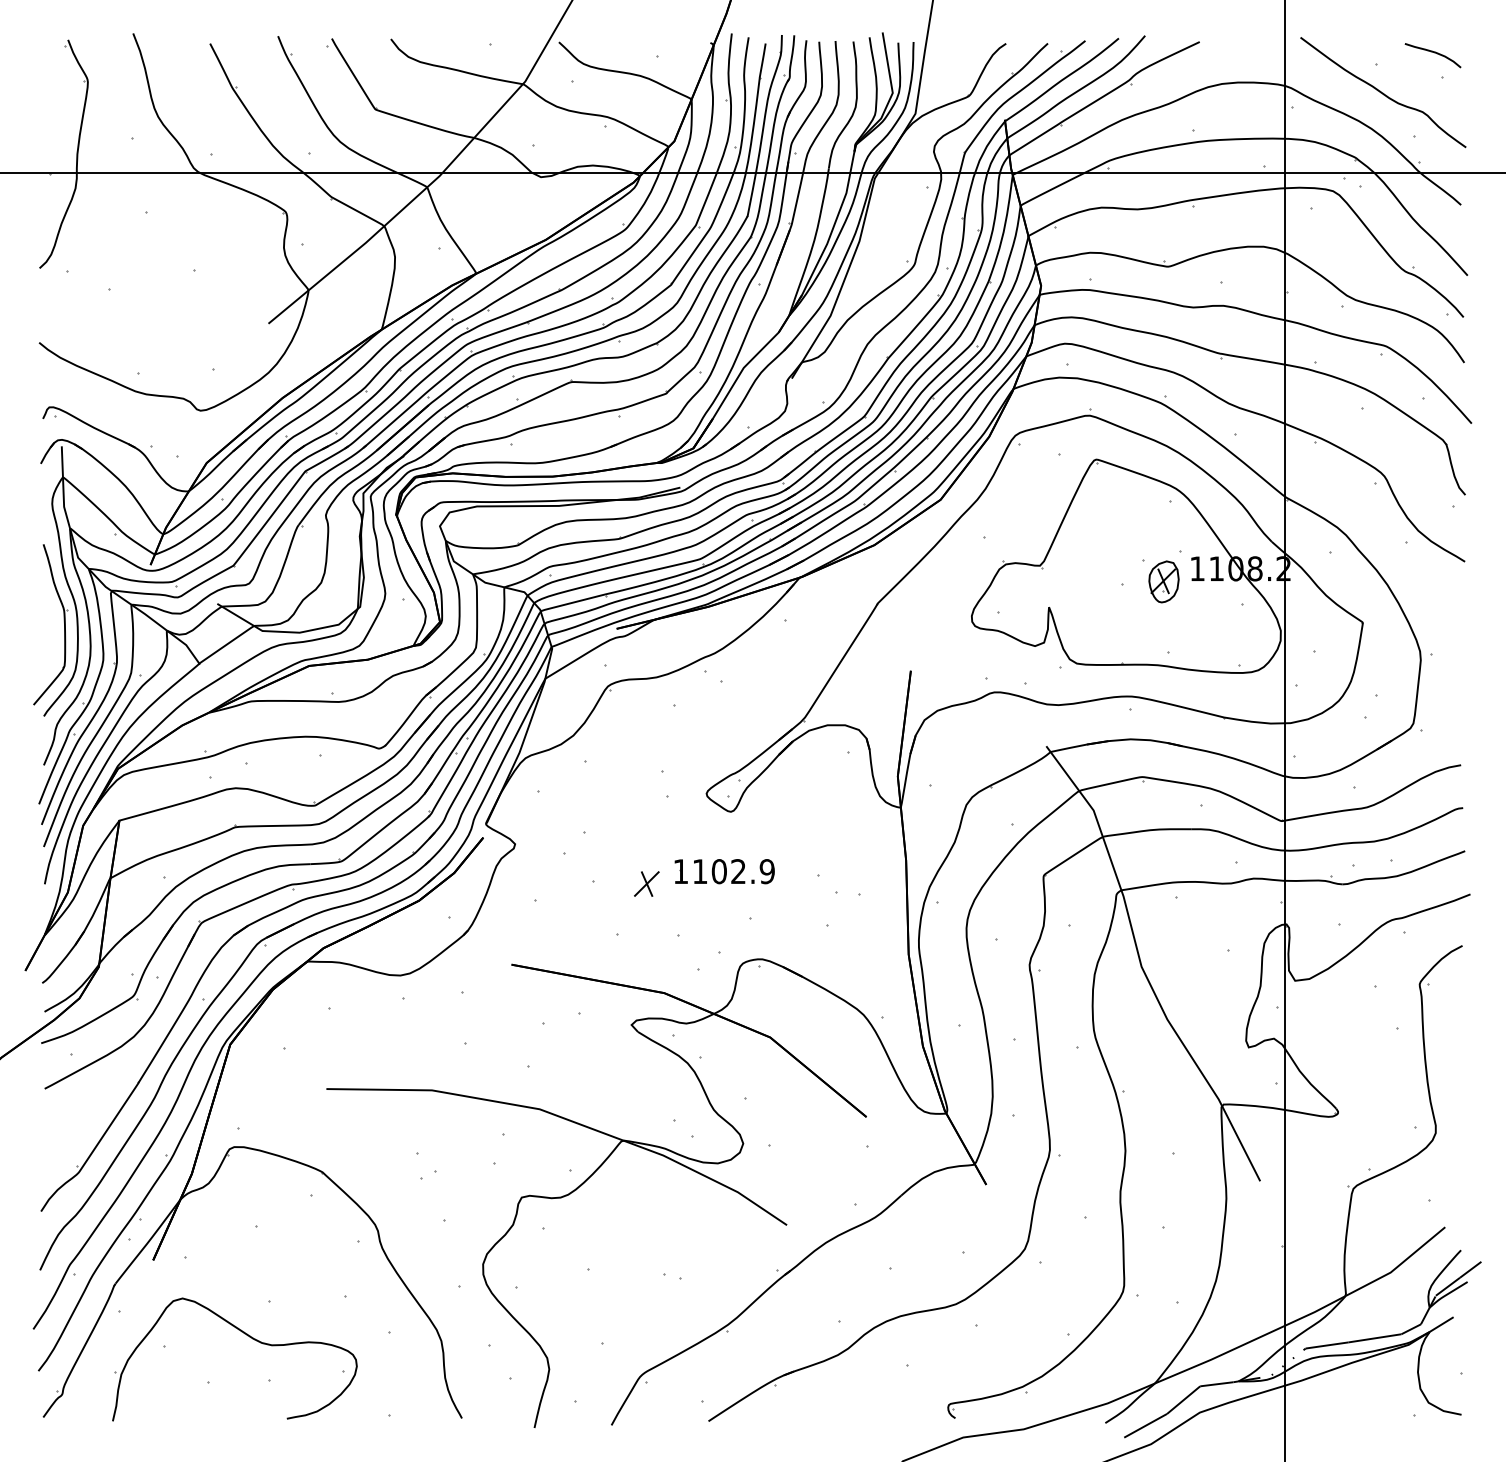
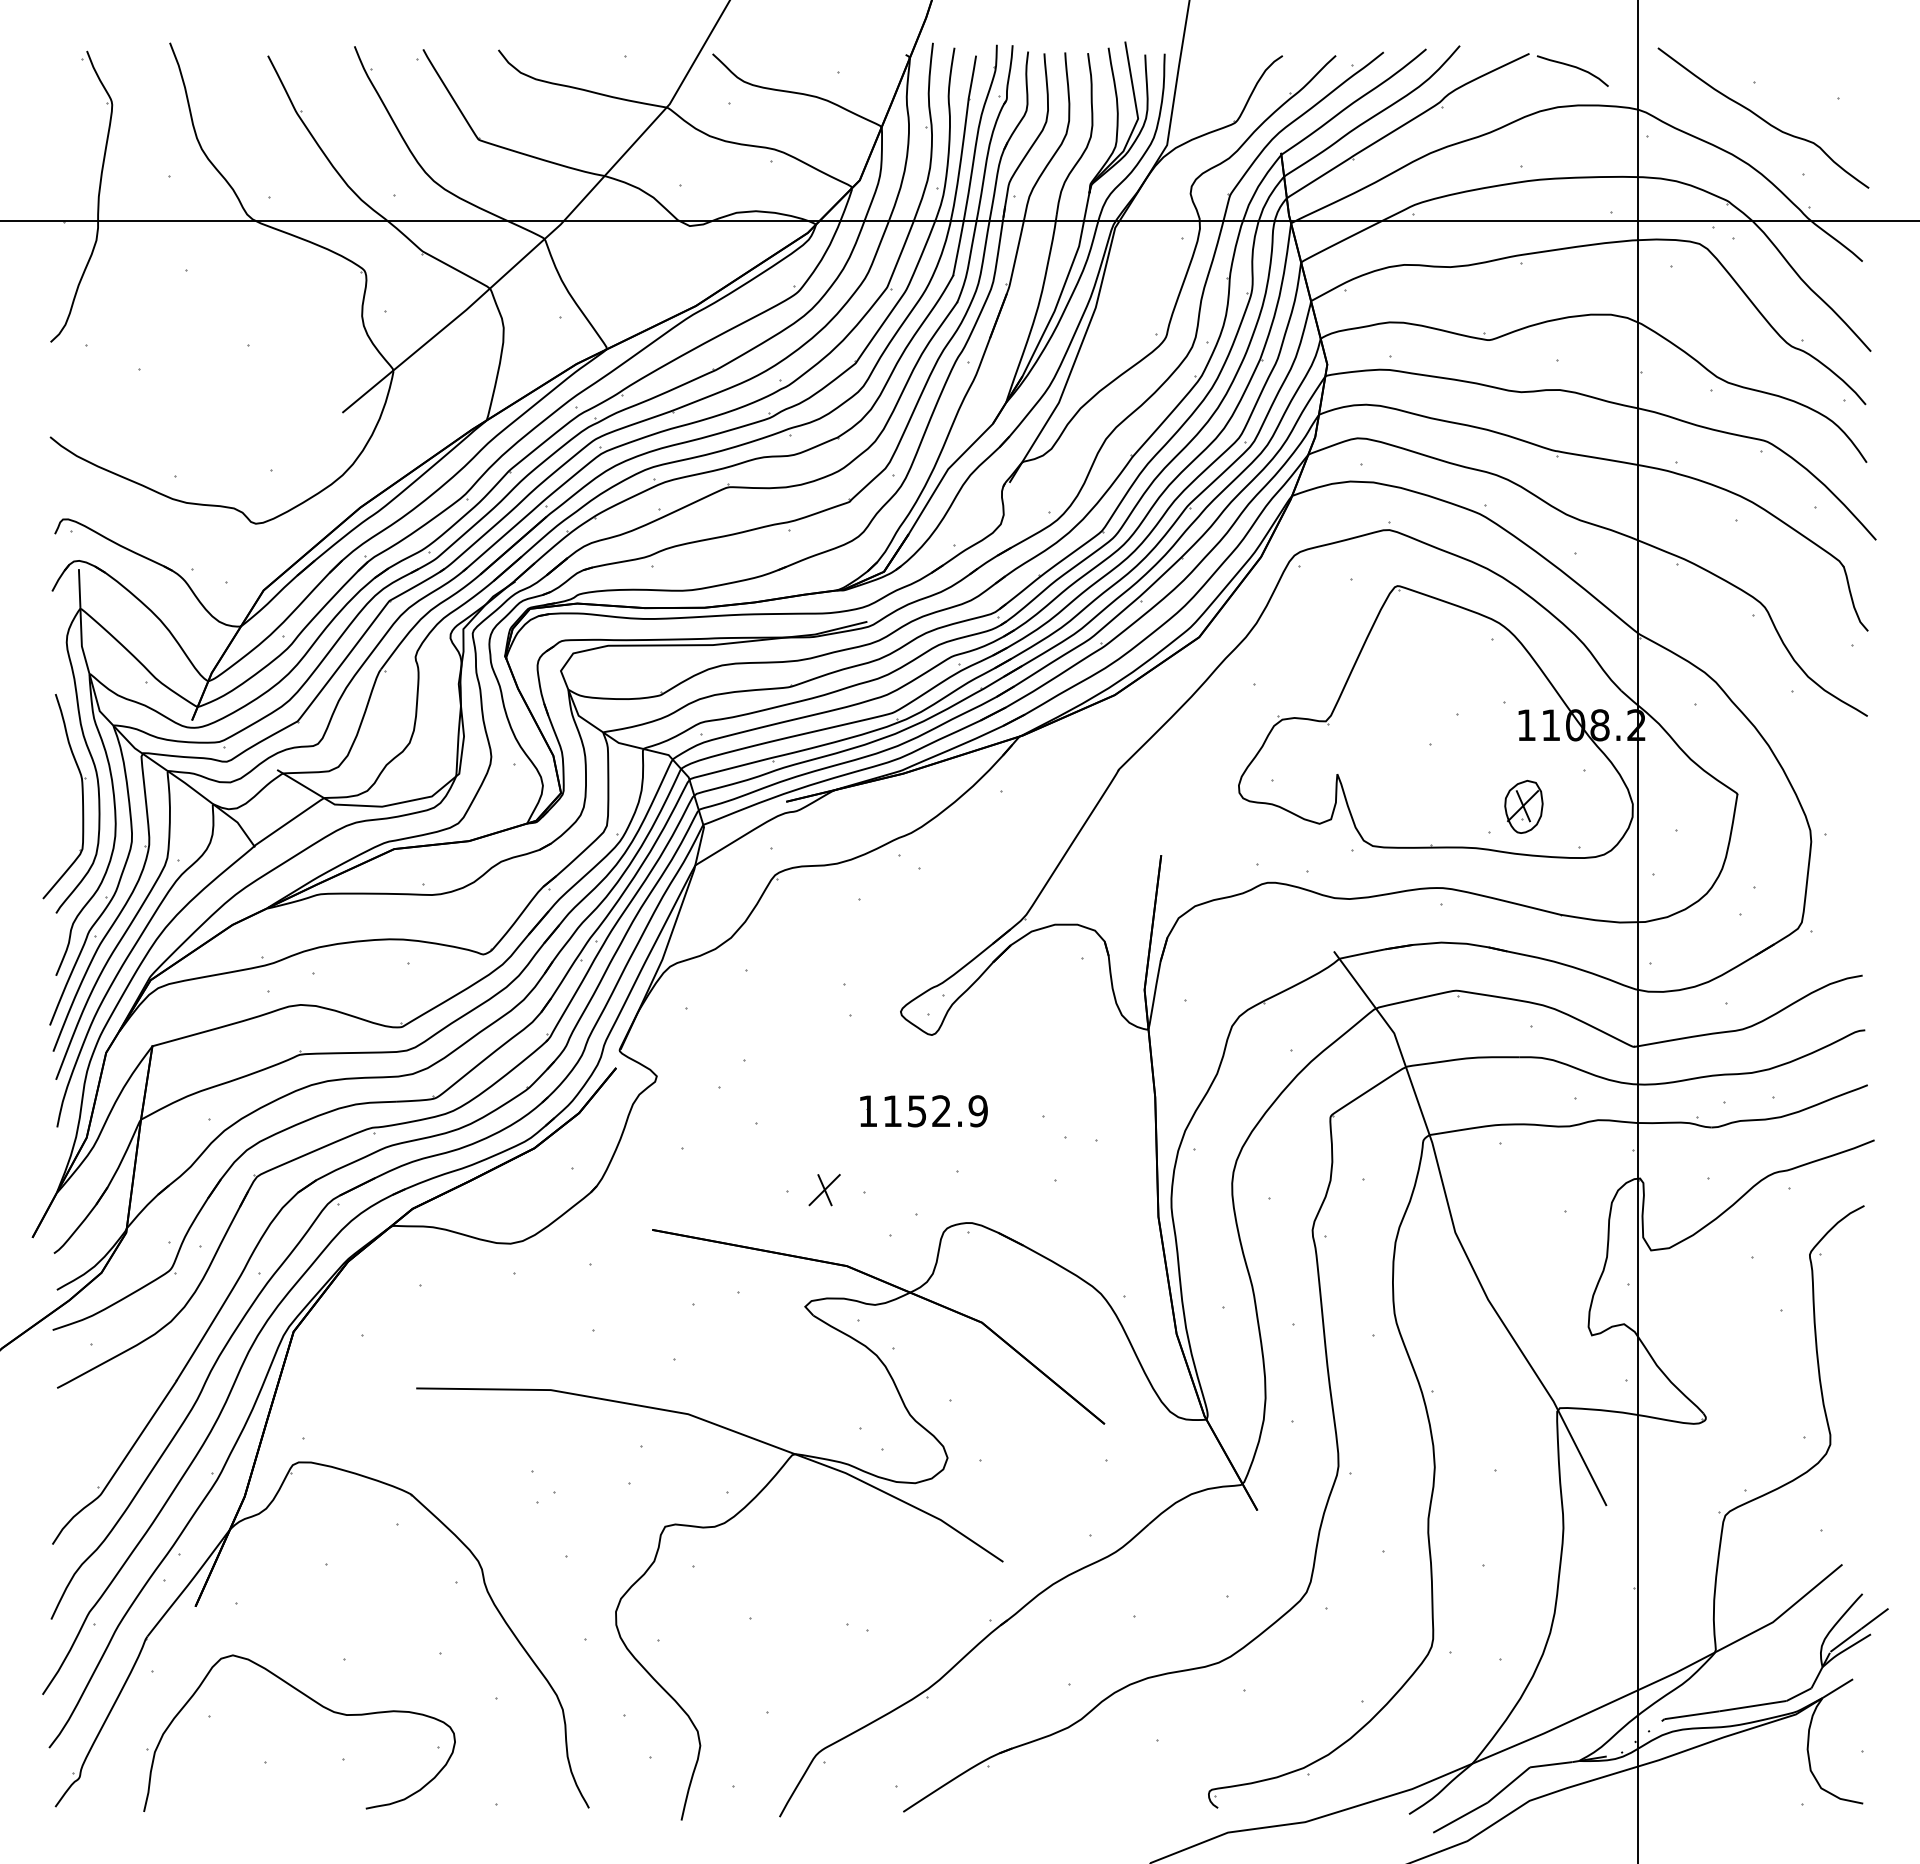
curve: (1432, 52) -> (1572, 67), moved
part: (1163, 581) -> (1523, 806), moved
text: (718, 871) -> (916, 1111), 1102.9 -> 1152.9
part: (646, 884) -> (824, 1190), moved

